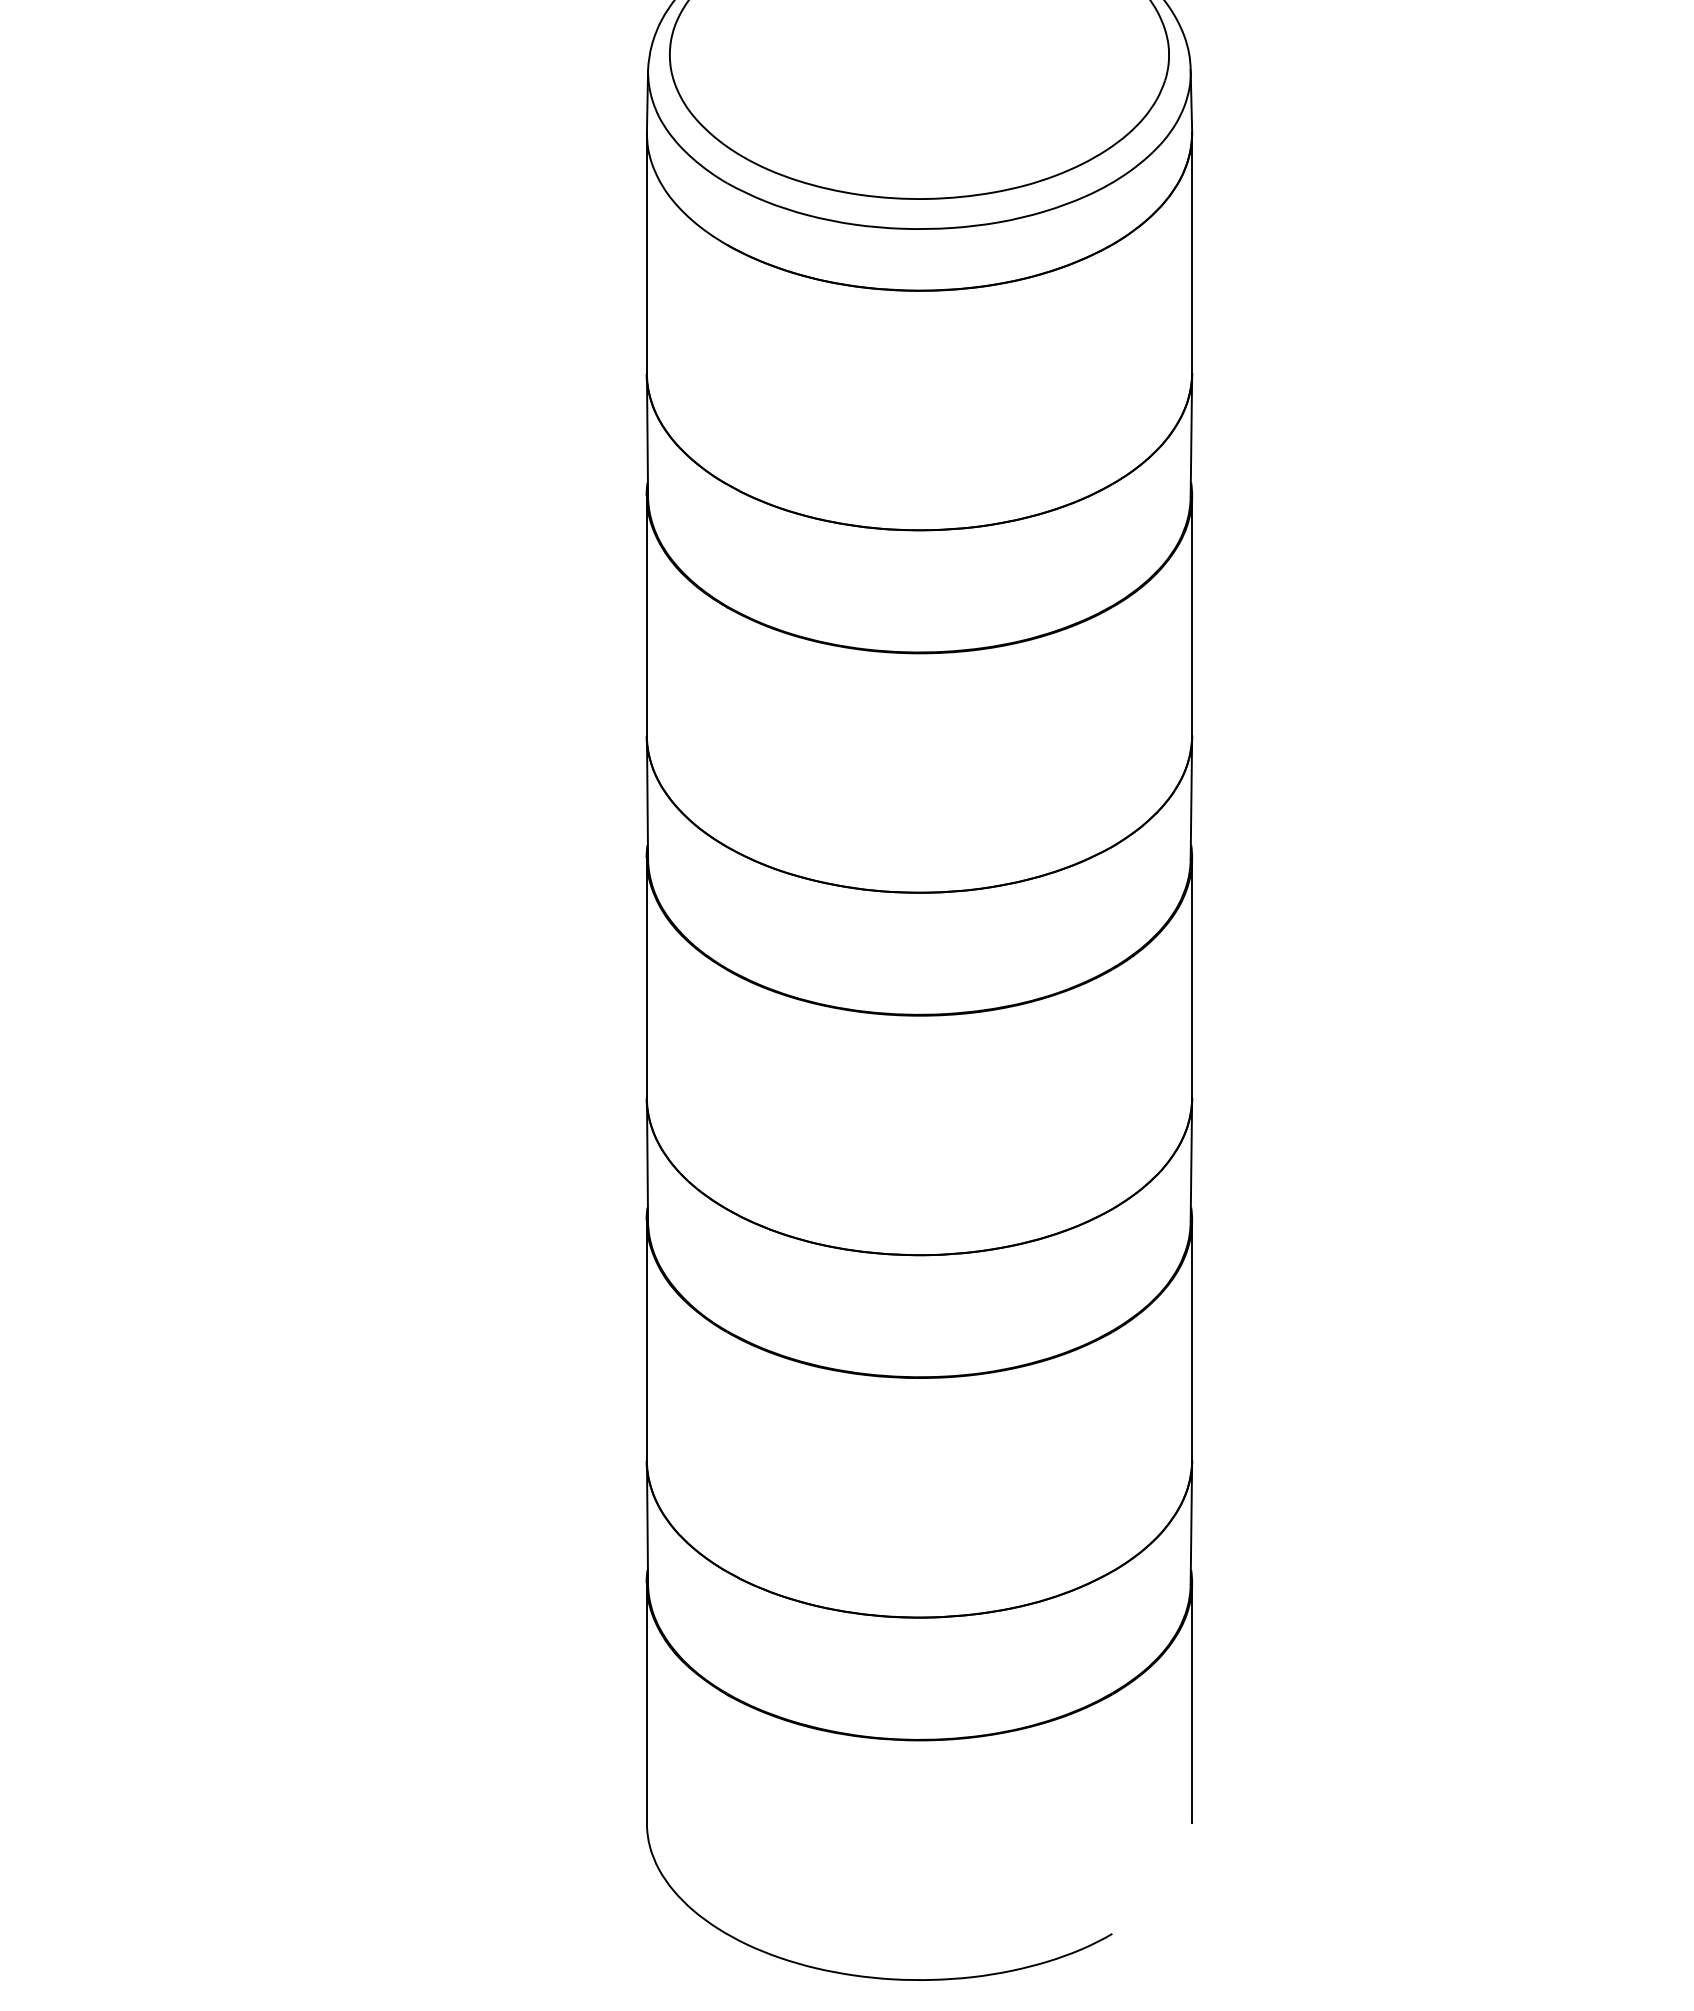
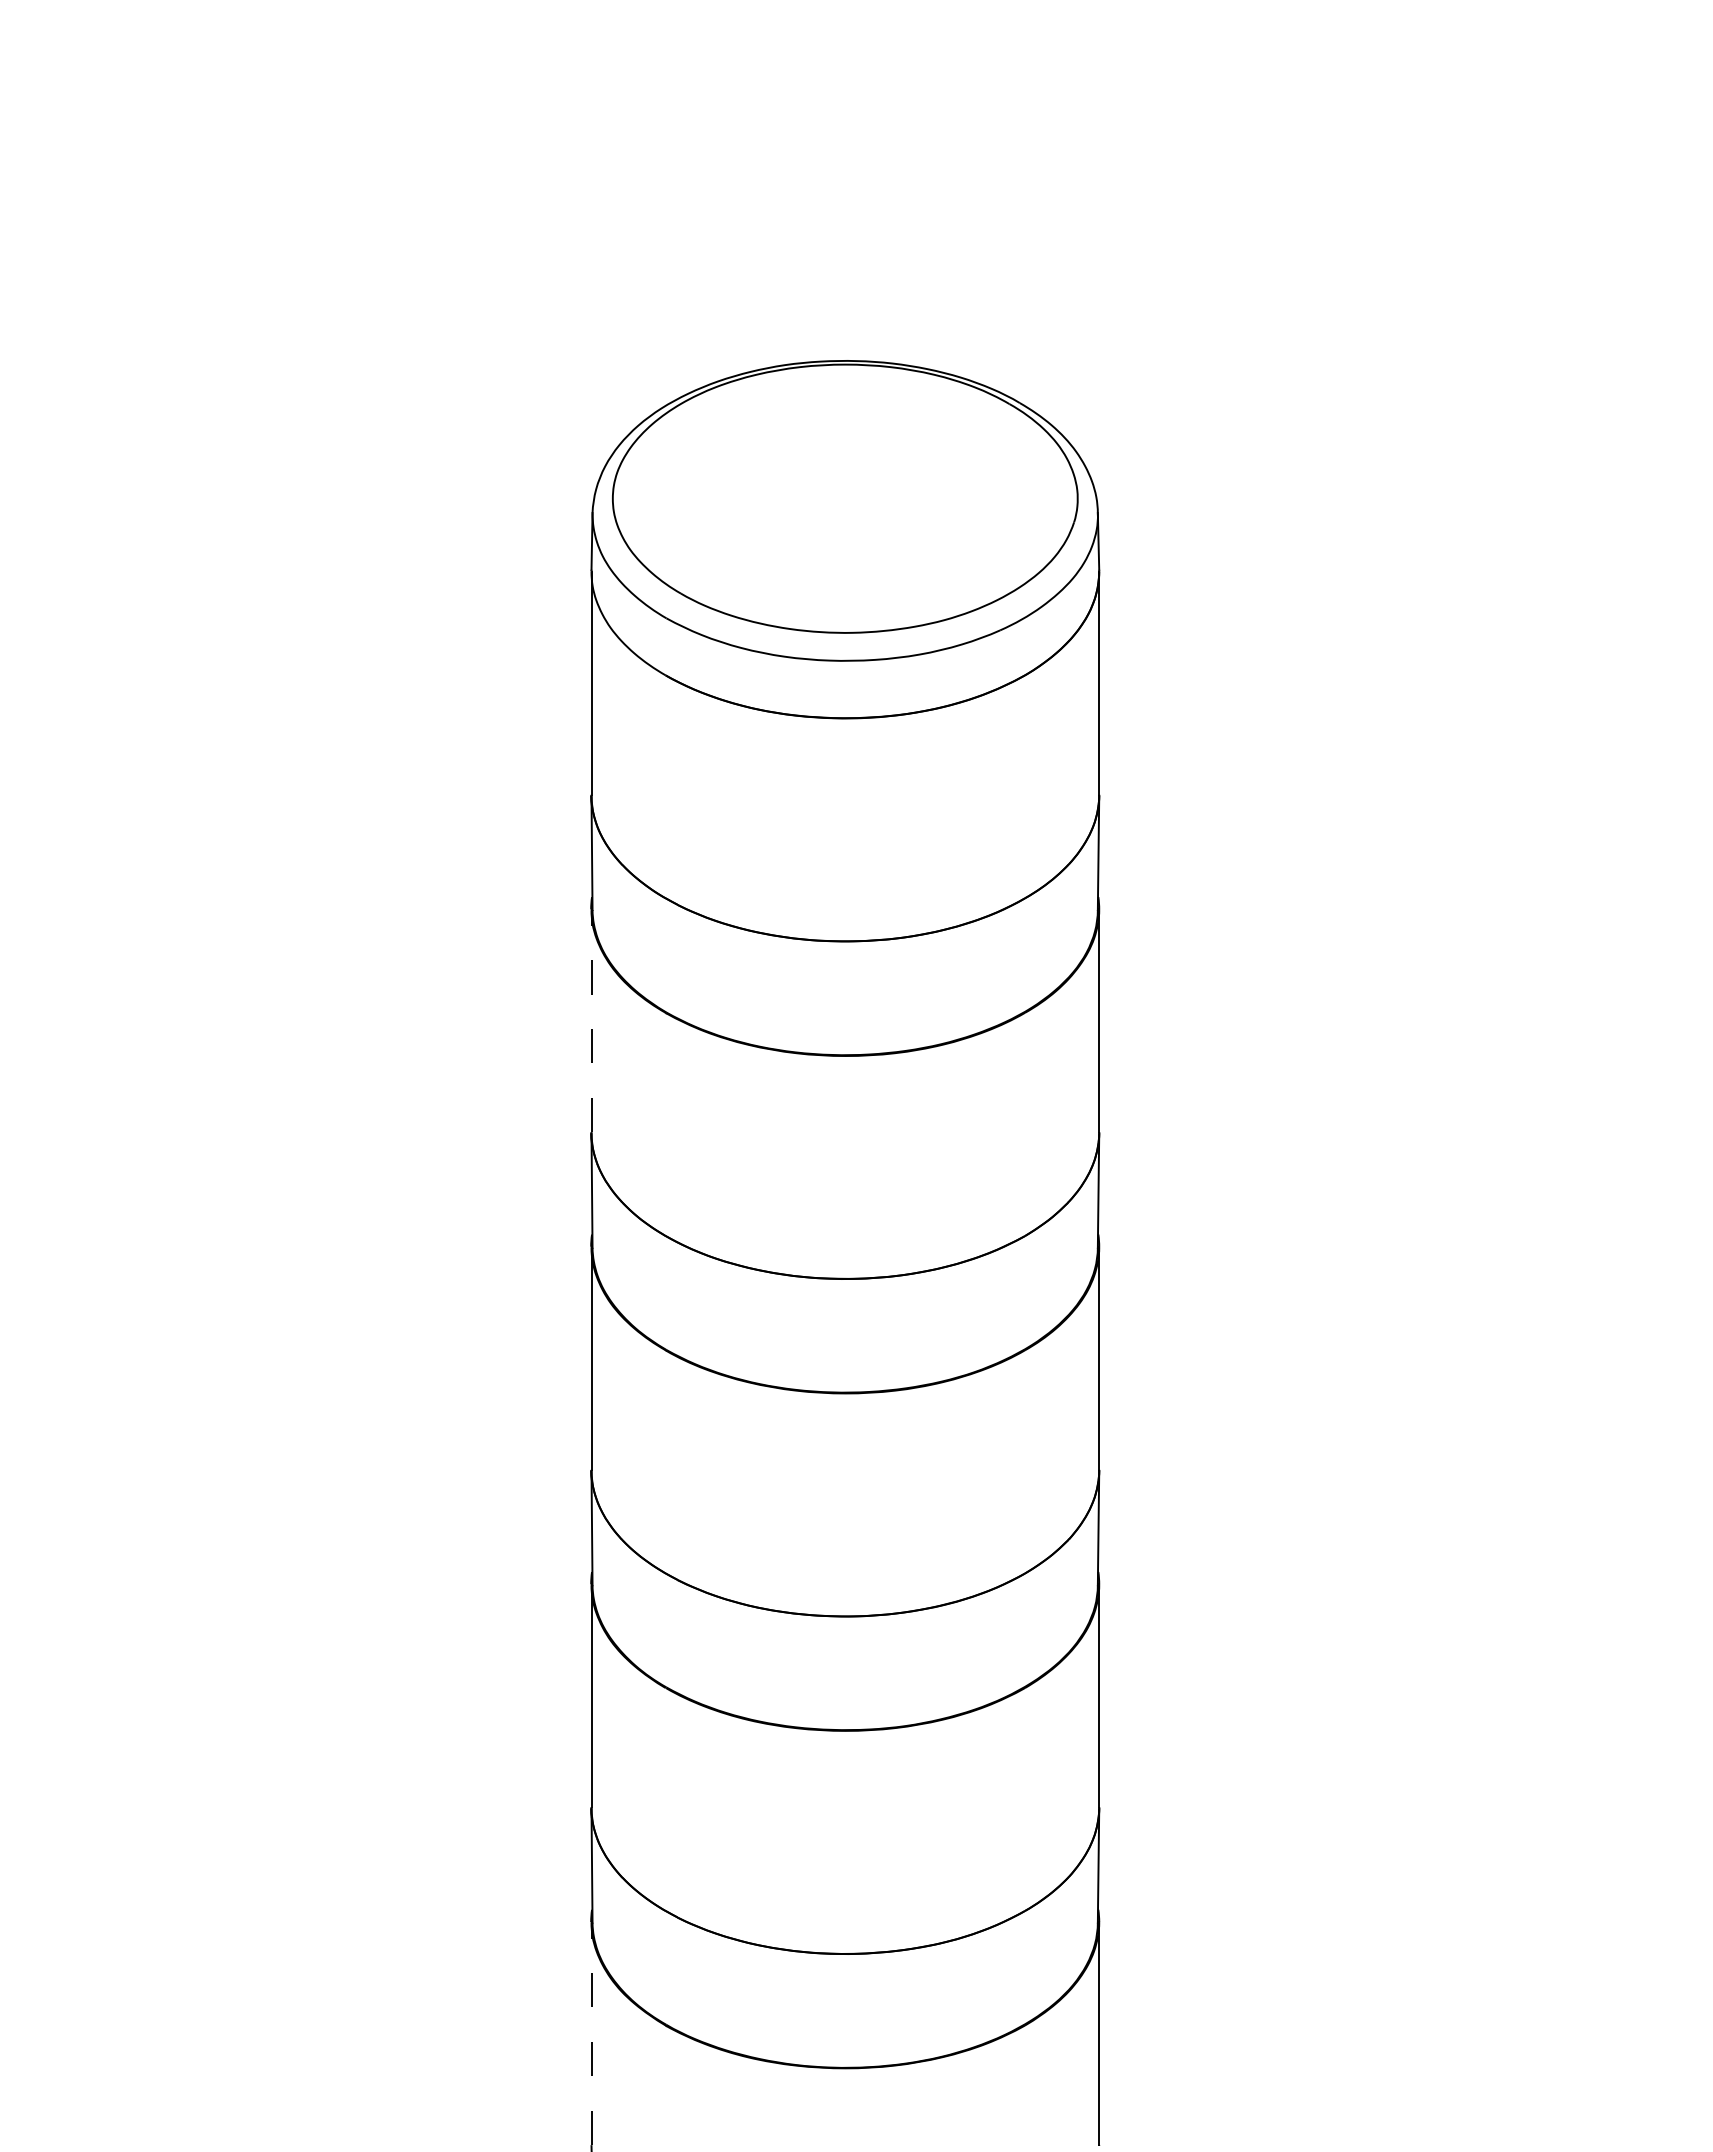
line: (646, 615) -> (591, 1020), solid -> dashed
line: (646, 1702) -> (591, 2033), solid -> dashed

